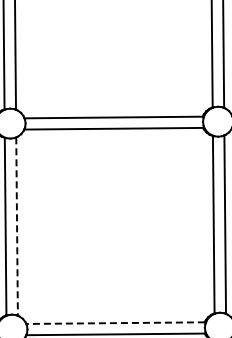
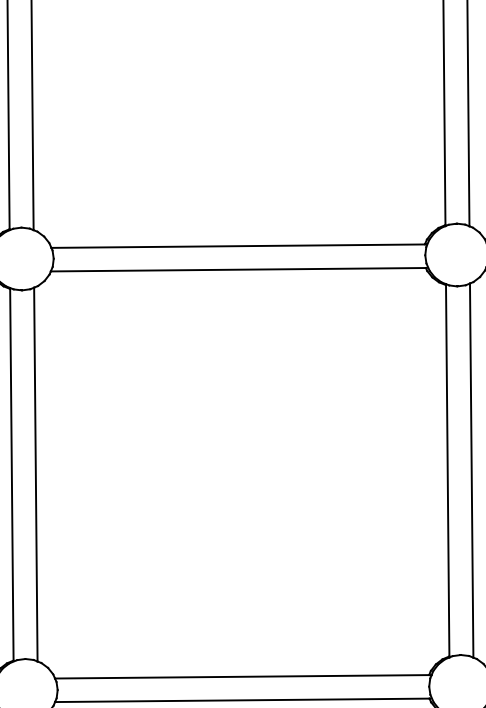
line: (17, 227) -> (36, 476), dashed -> solid
line: (115, 323) -> (241, 677), dashed -> solid

